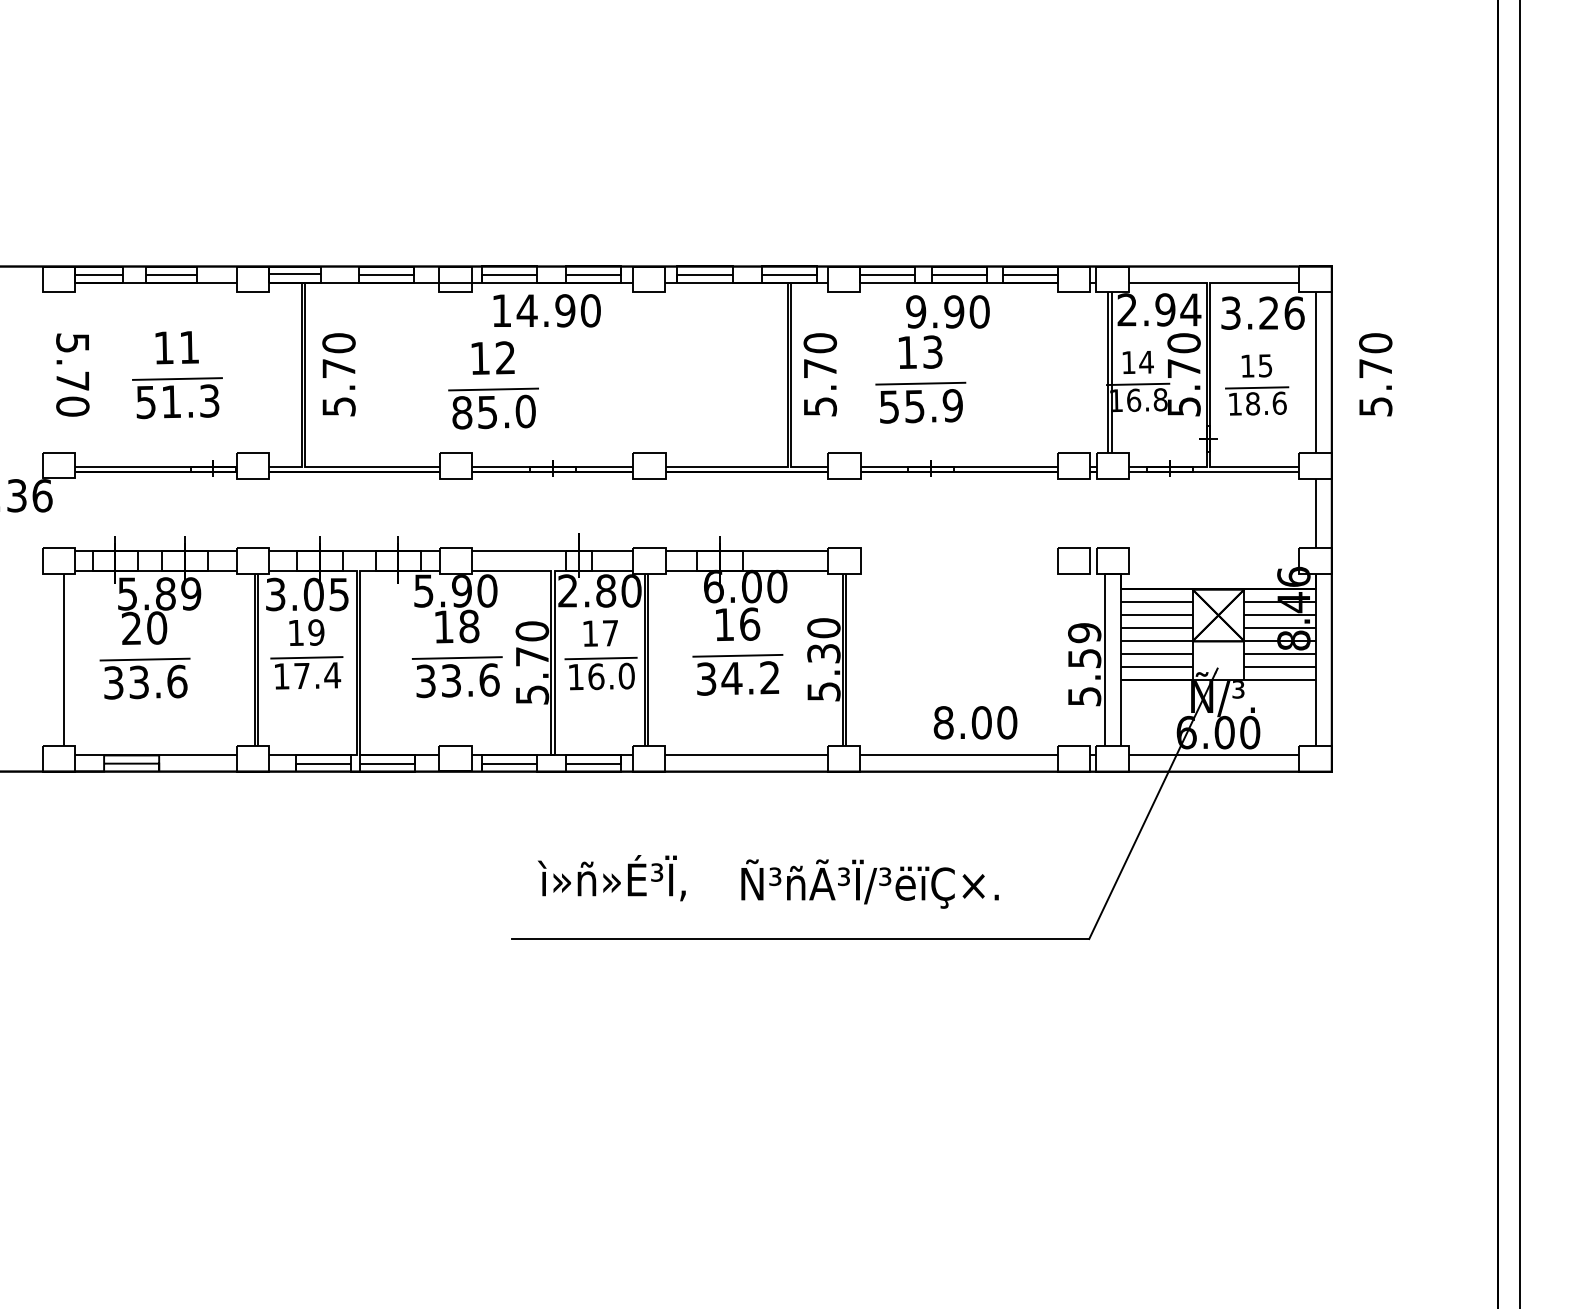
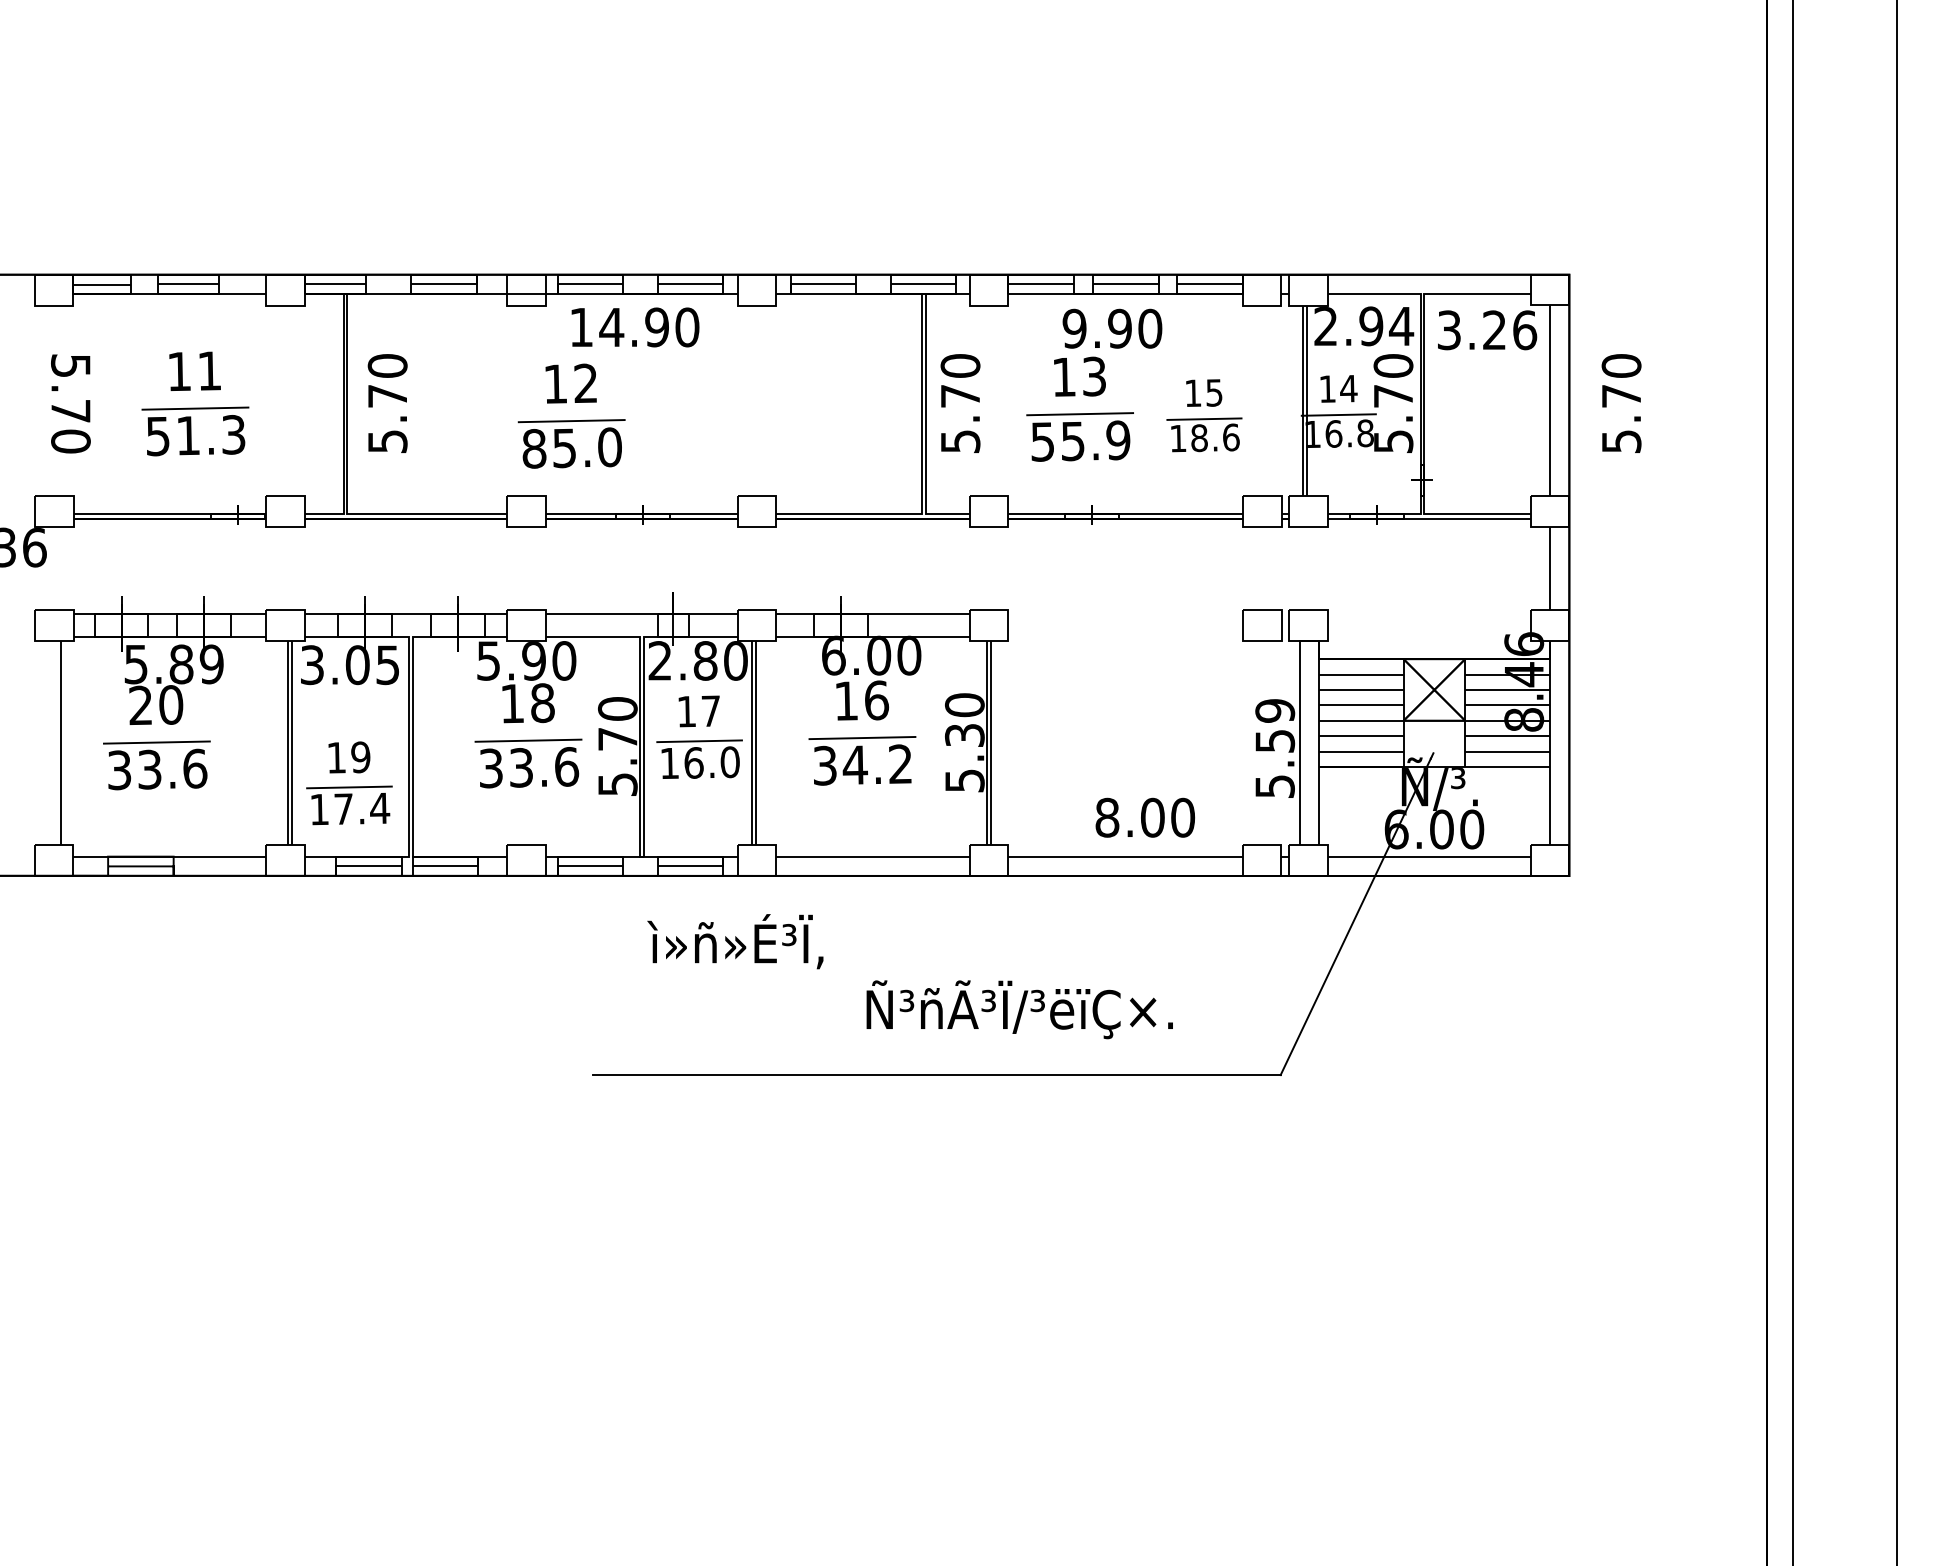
part: (1257, 384) -> (1204, 415), moved
part: (306, 654) -> (349, 783), moved
text: (611, 878) -> (735, 941), moved

